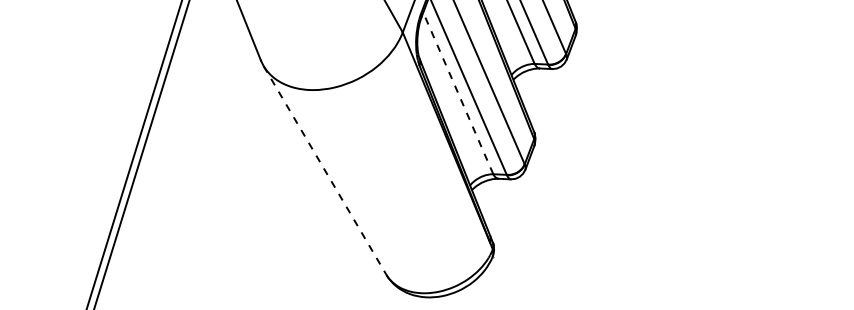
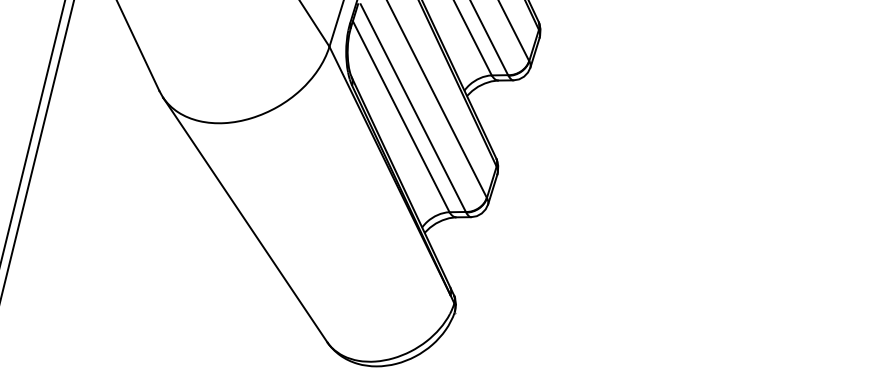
line: (458, 93) -> (401, 116), dashed -> solid
line: (325, 170) -> (245, 219), dashed -> solid

